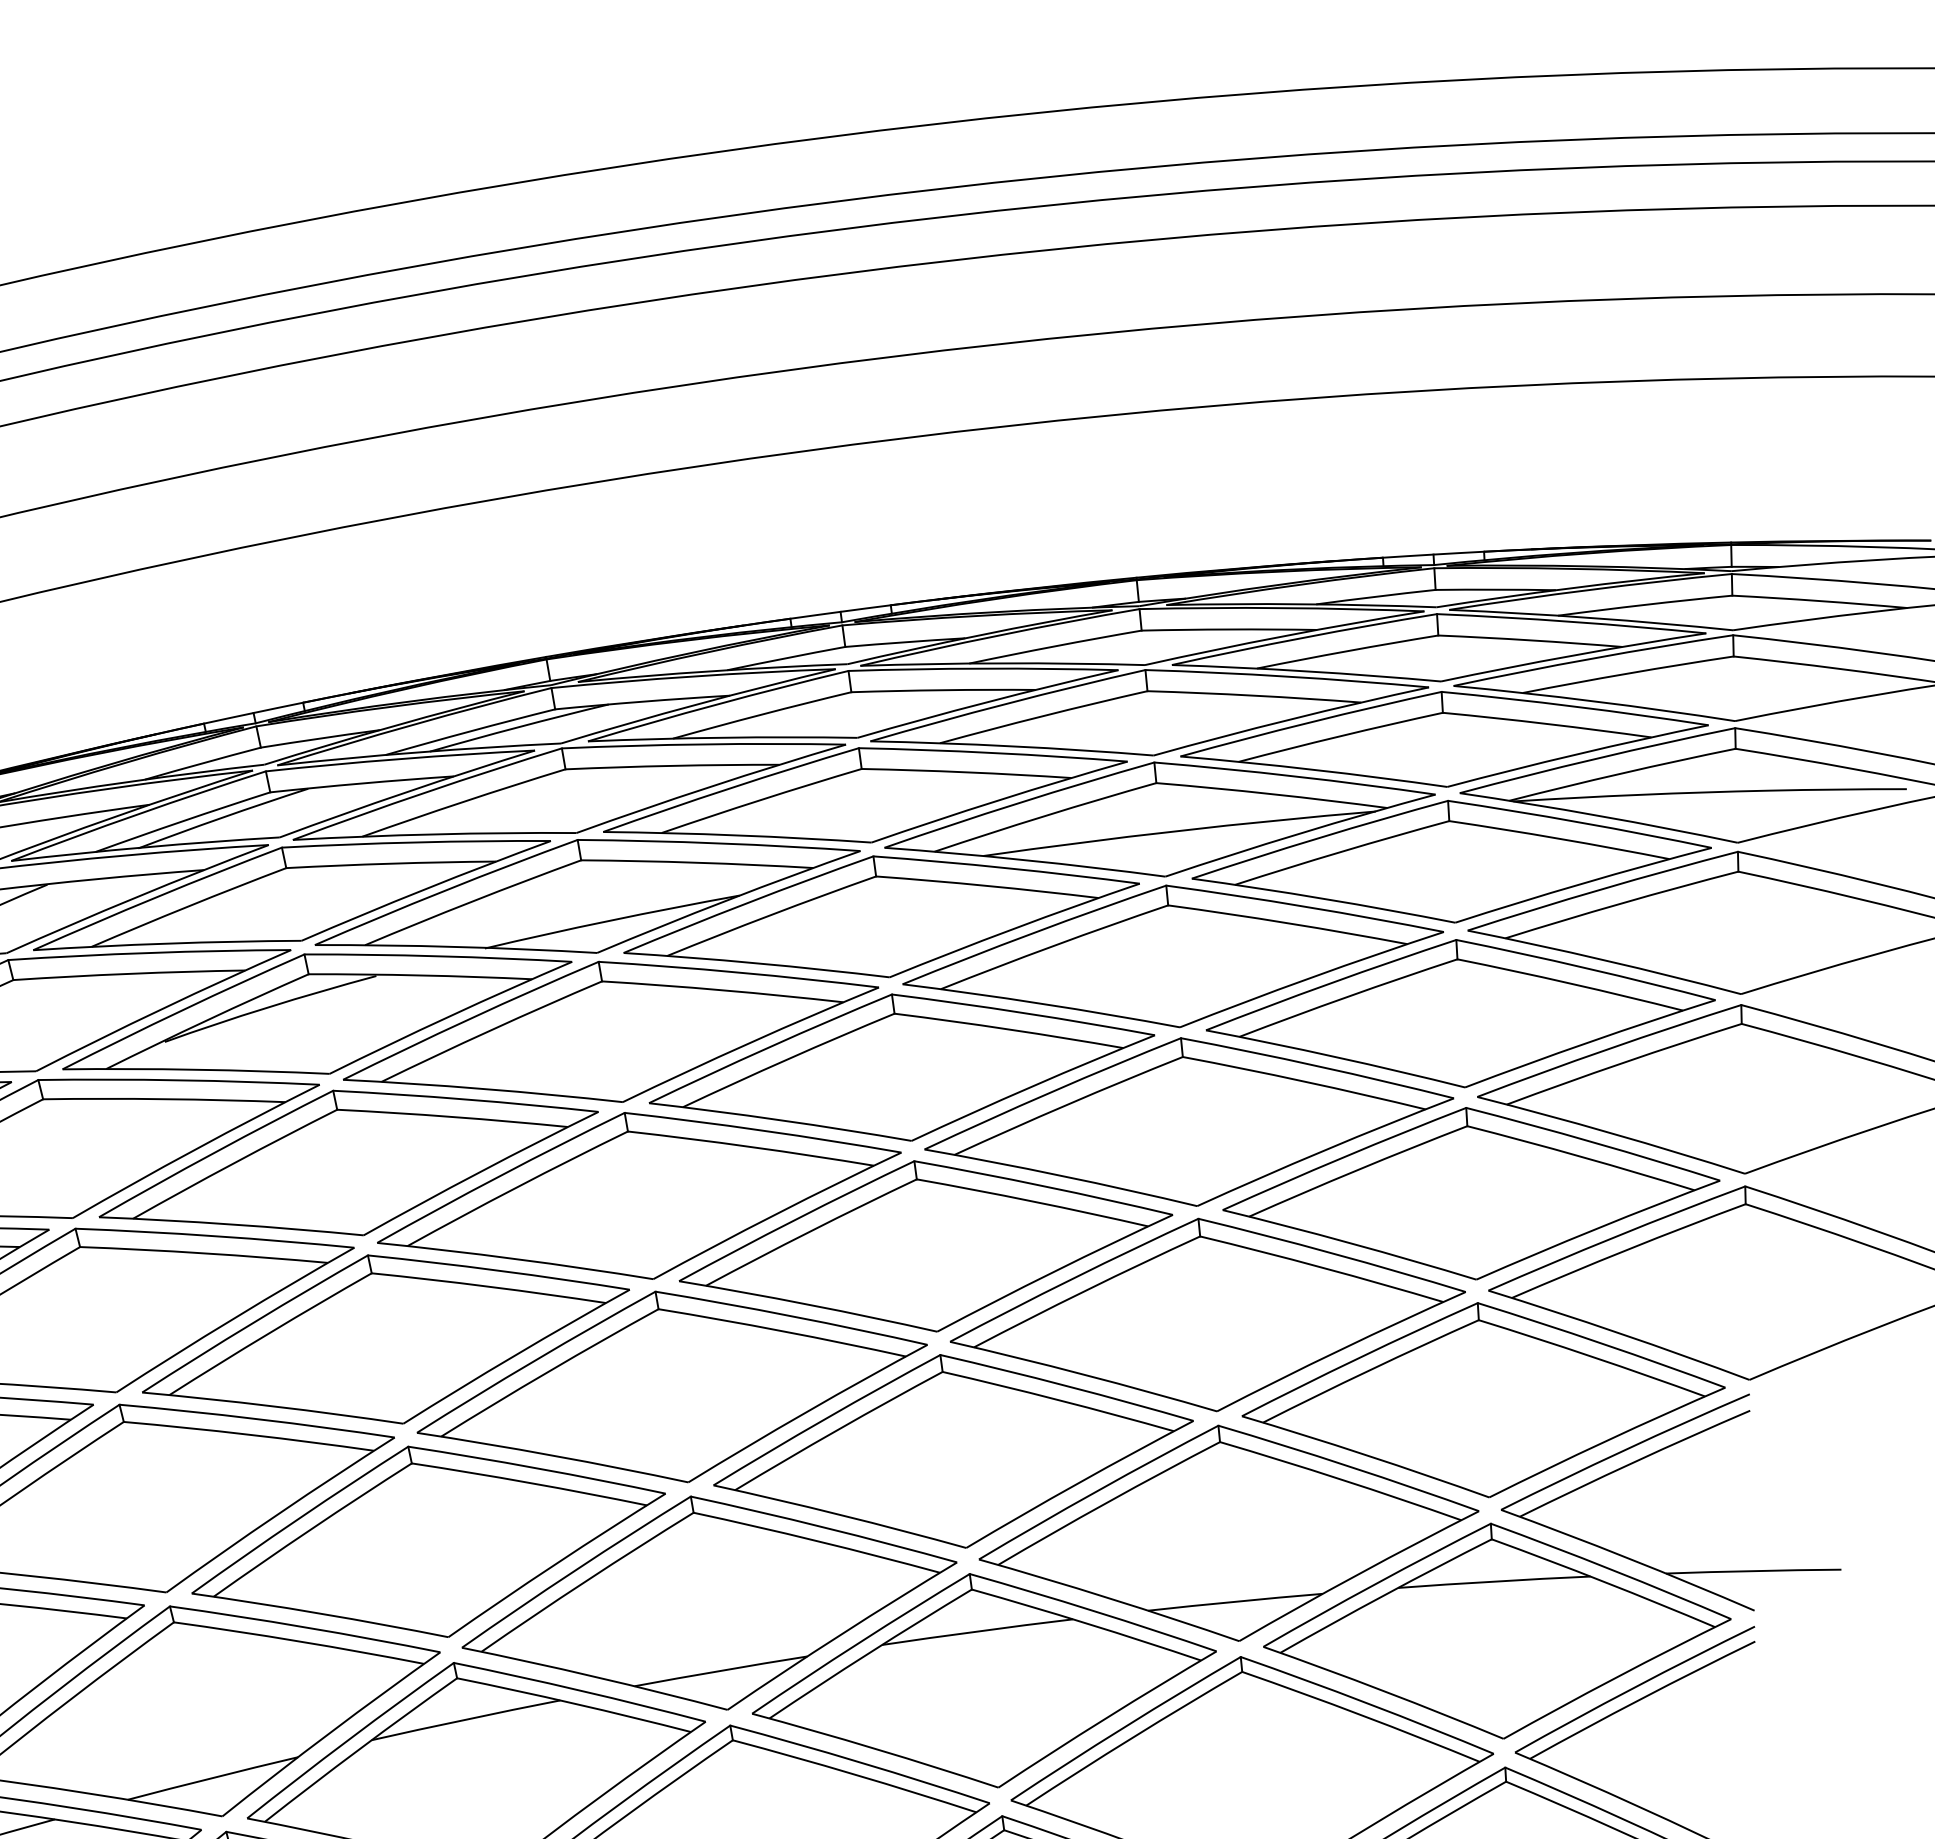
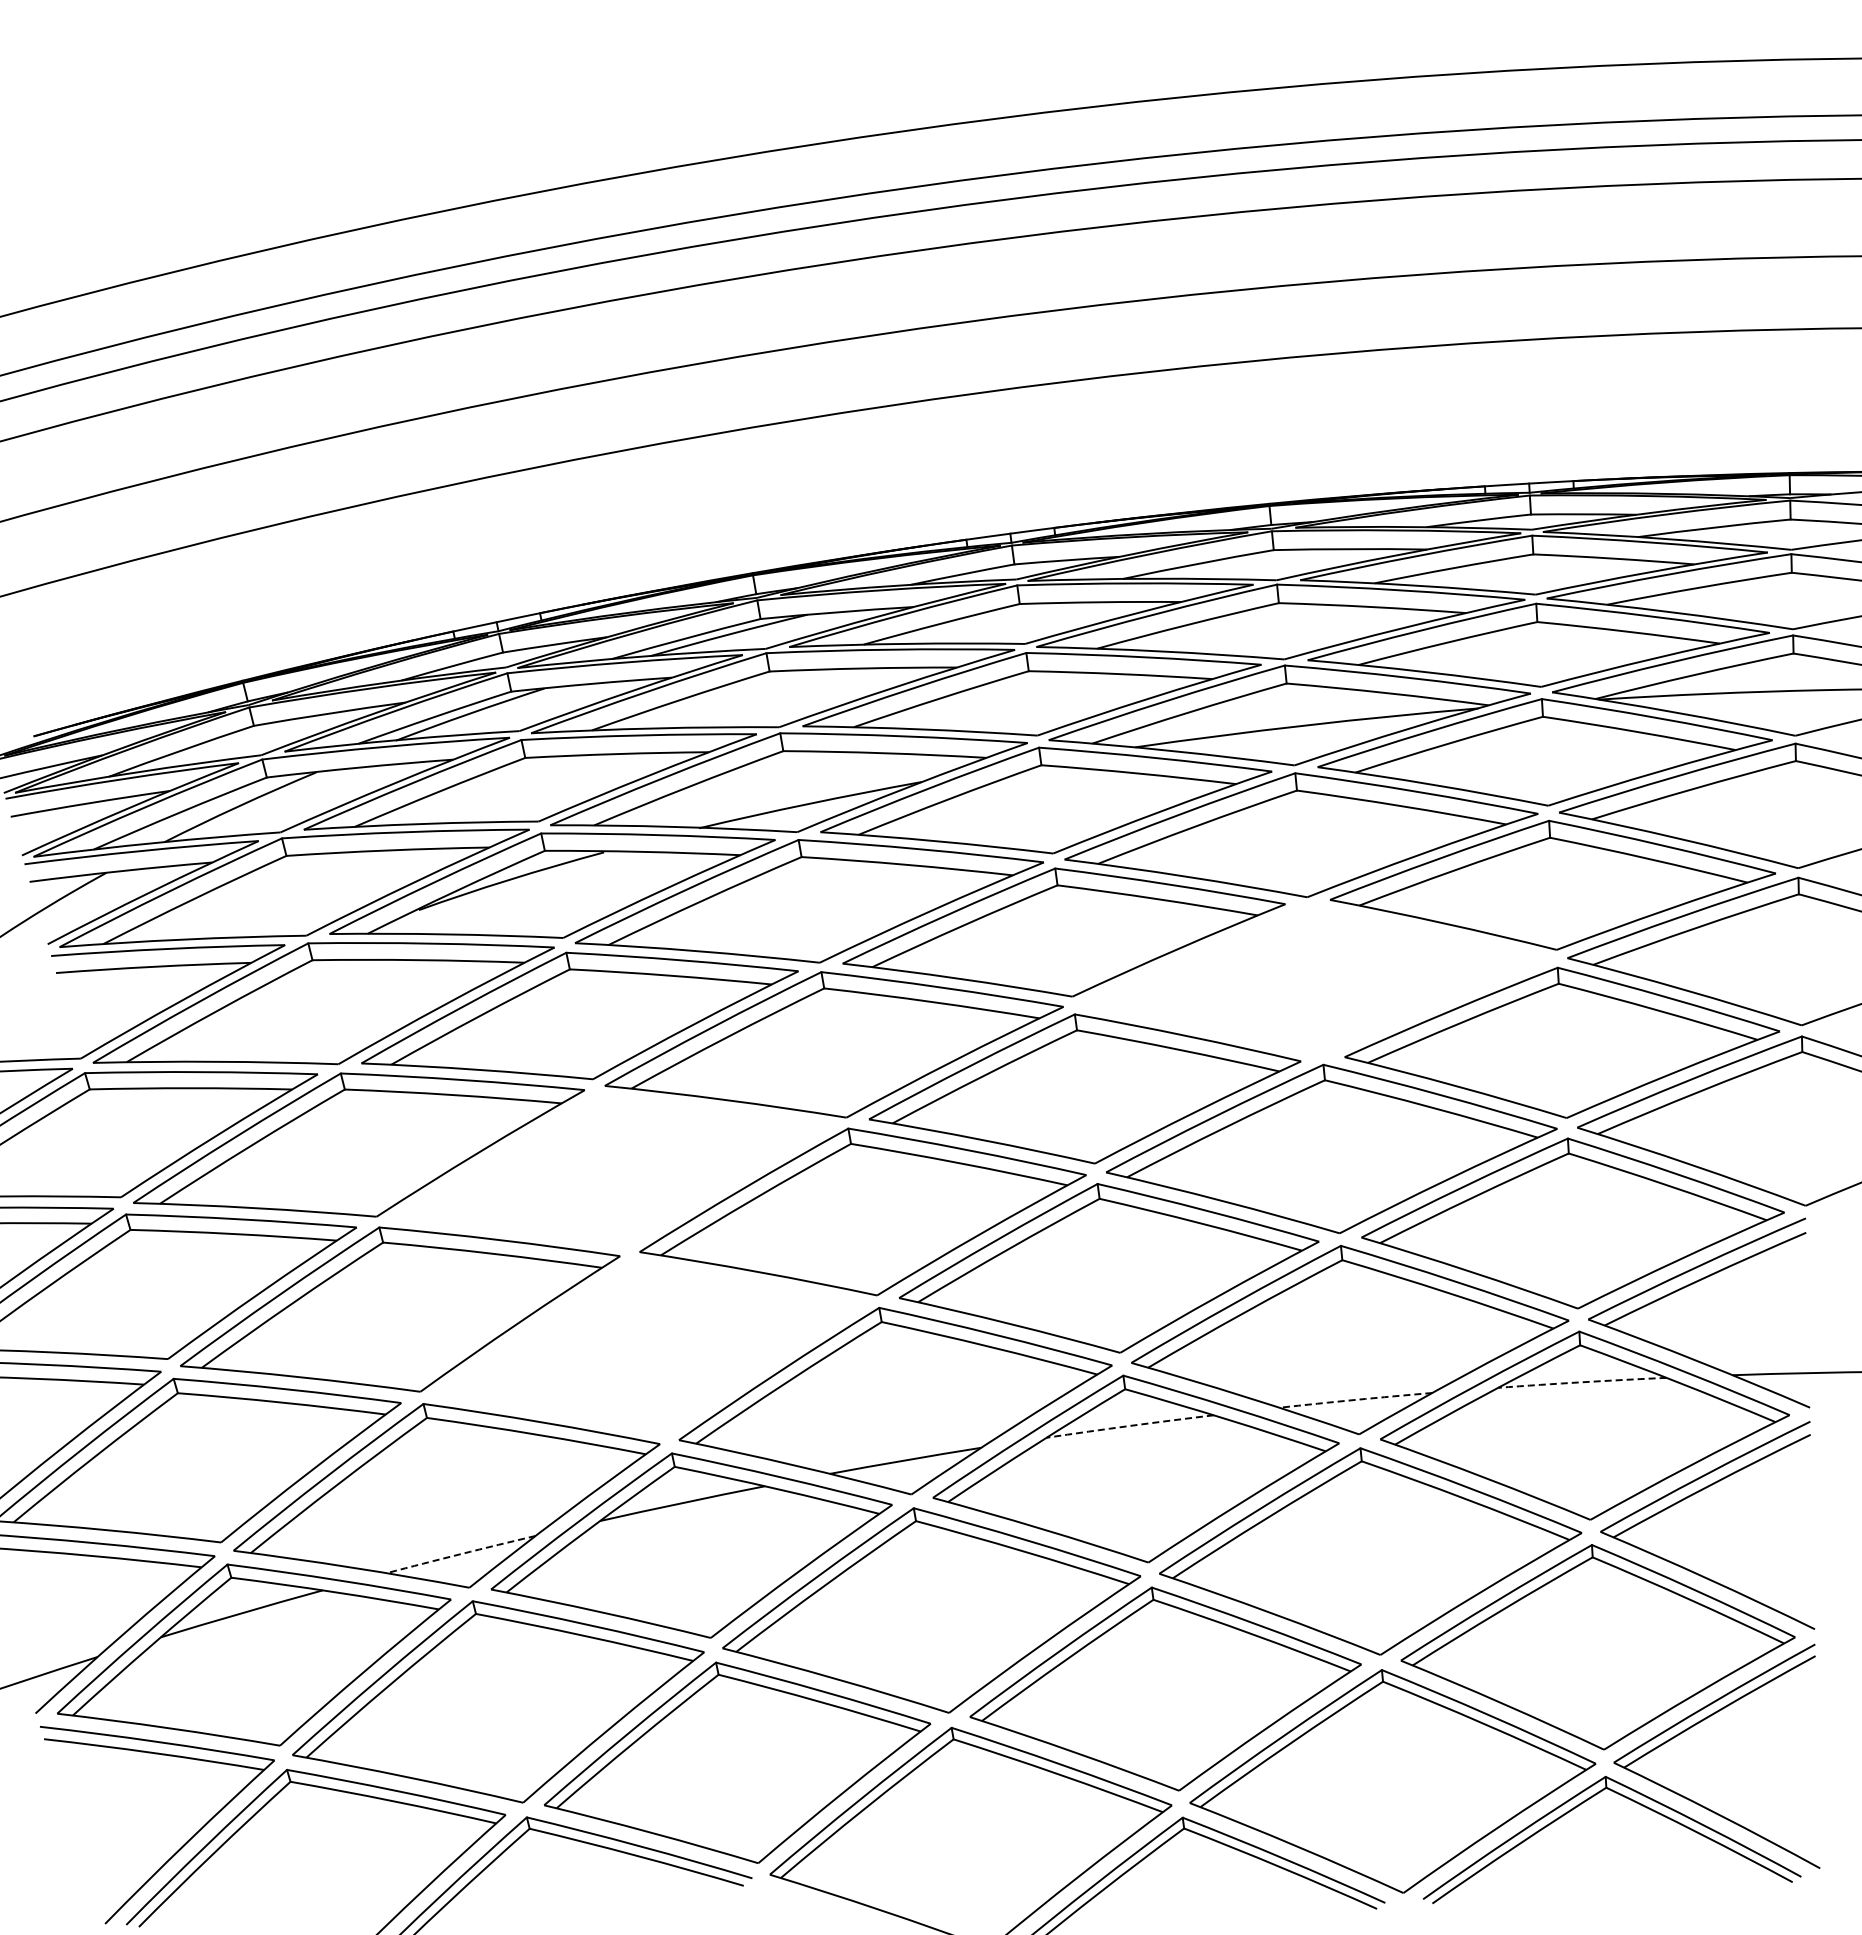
part: (1189, 1121) -> (1315, 979), removed
part: (385, 1338) -> (612, 1169), removed
part: (428, 1541) -> (649, 1347), removed
arc: (1494, 1581) -> (1582, 1382), solid -> dashed
arc: (1235, 1601) -> (1355, 1399), solid -> dashed
arc: (977, 1630) -> (1130, 1425), solid -> dashed
arc: (213, 1778) -> (461, 1554), solid -> dashed

